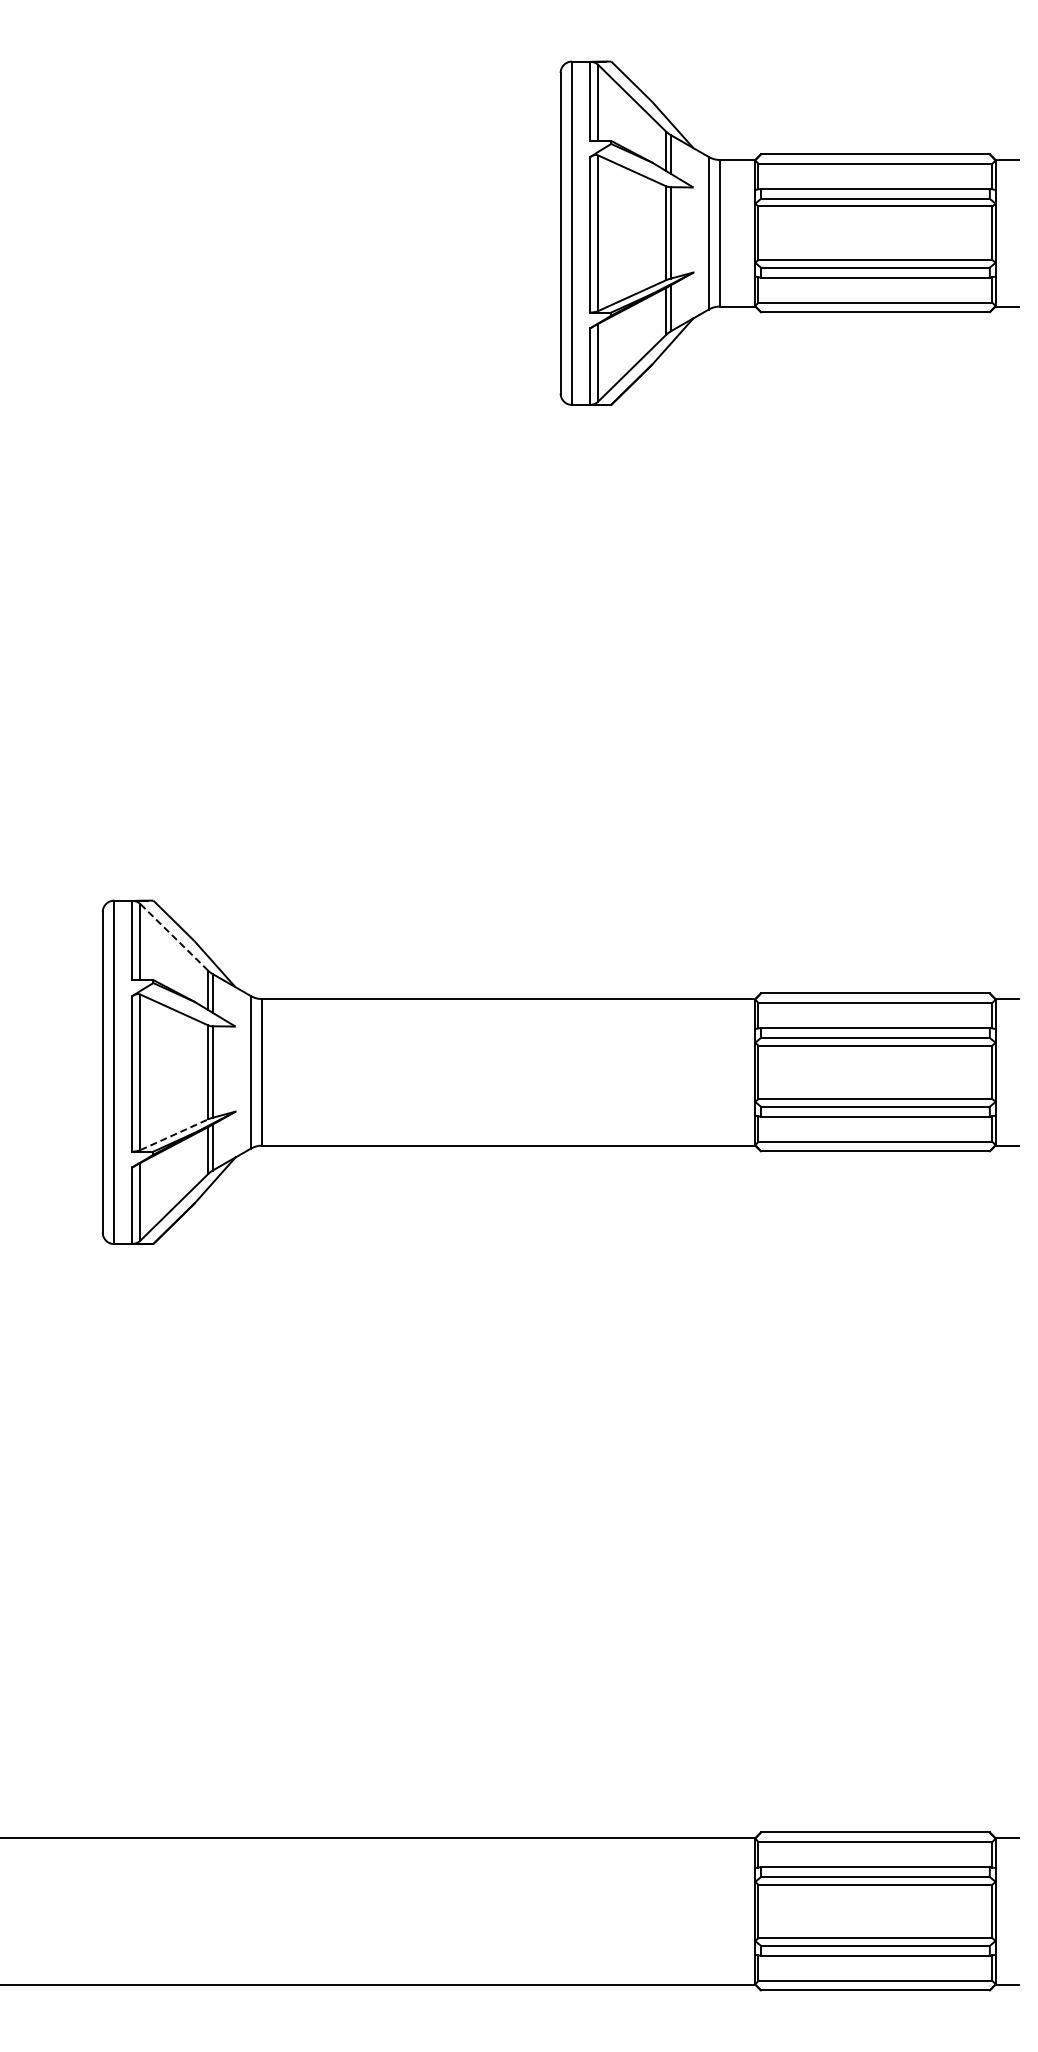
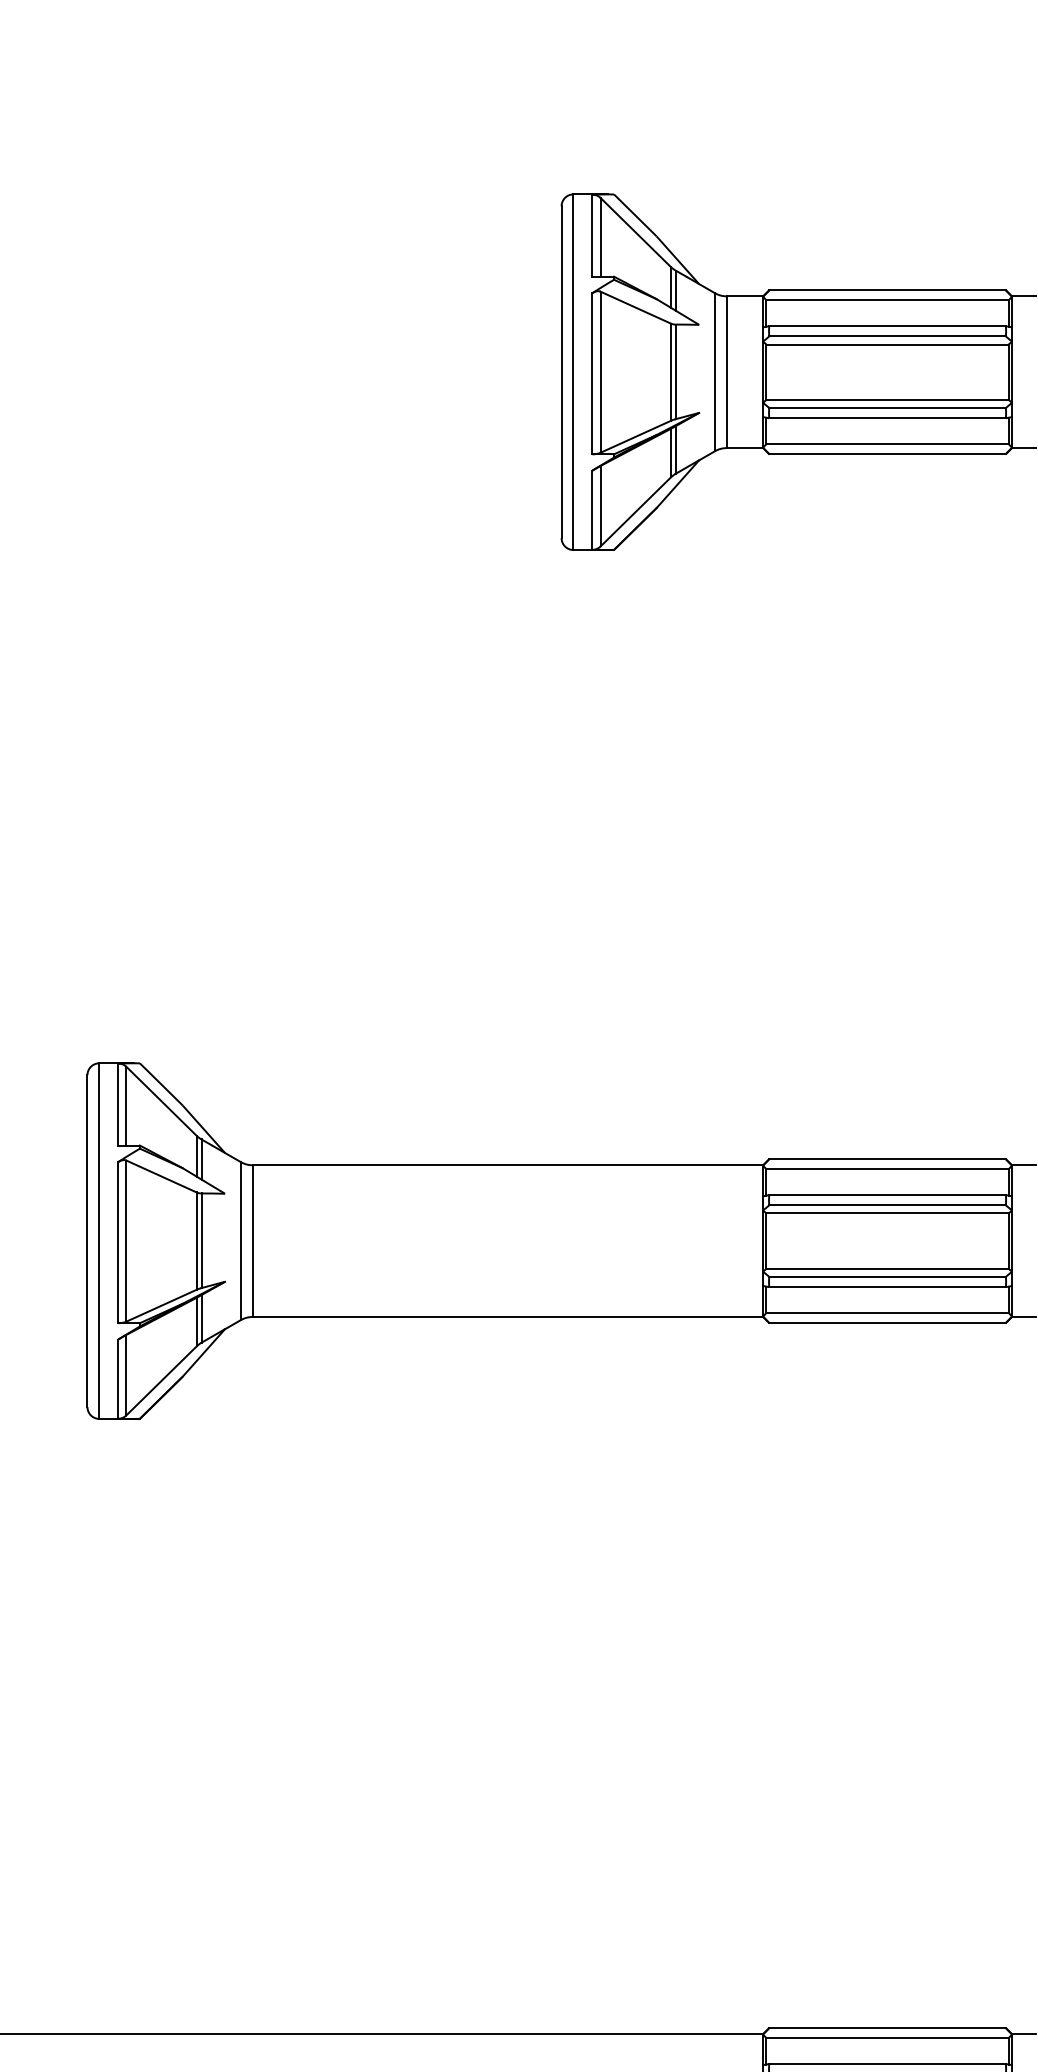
line: (174, 937) -> (161, 1101), dashed -> solid
line: (174, 1134) -> (161, 1305), dashed -> solid

